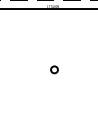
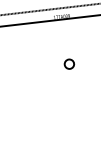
circle: (54, 69) -> (69, 63), moved

